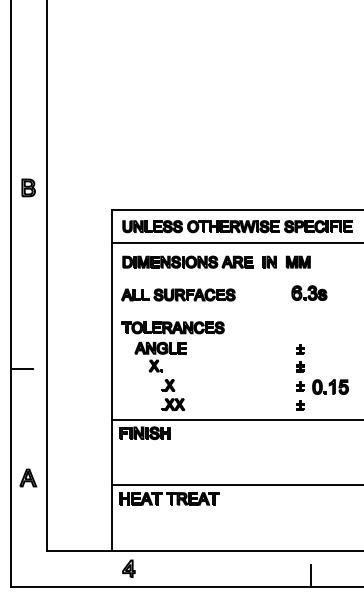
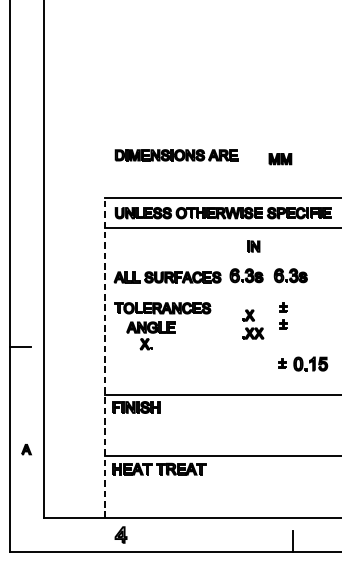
part: (28, 187) -> (26, 176), removed
part: (187, 261) -> (176, 154), moved
part: (297, 261) -> (279, 158), moved
part: (262, 292) -> (246, 275), added
part: (300, 358) -> (283, 316), moved
line: (112, 379) -> (105, 356), solid -> dashed
part: (173, 394) -> (253, 324), moved
part: (300, 405) -> (282, 381), removed
part: (28, 477) -> (26, 449), size x0.6

